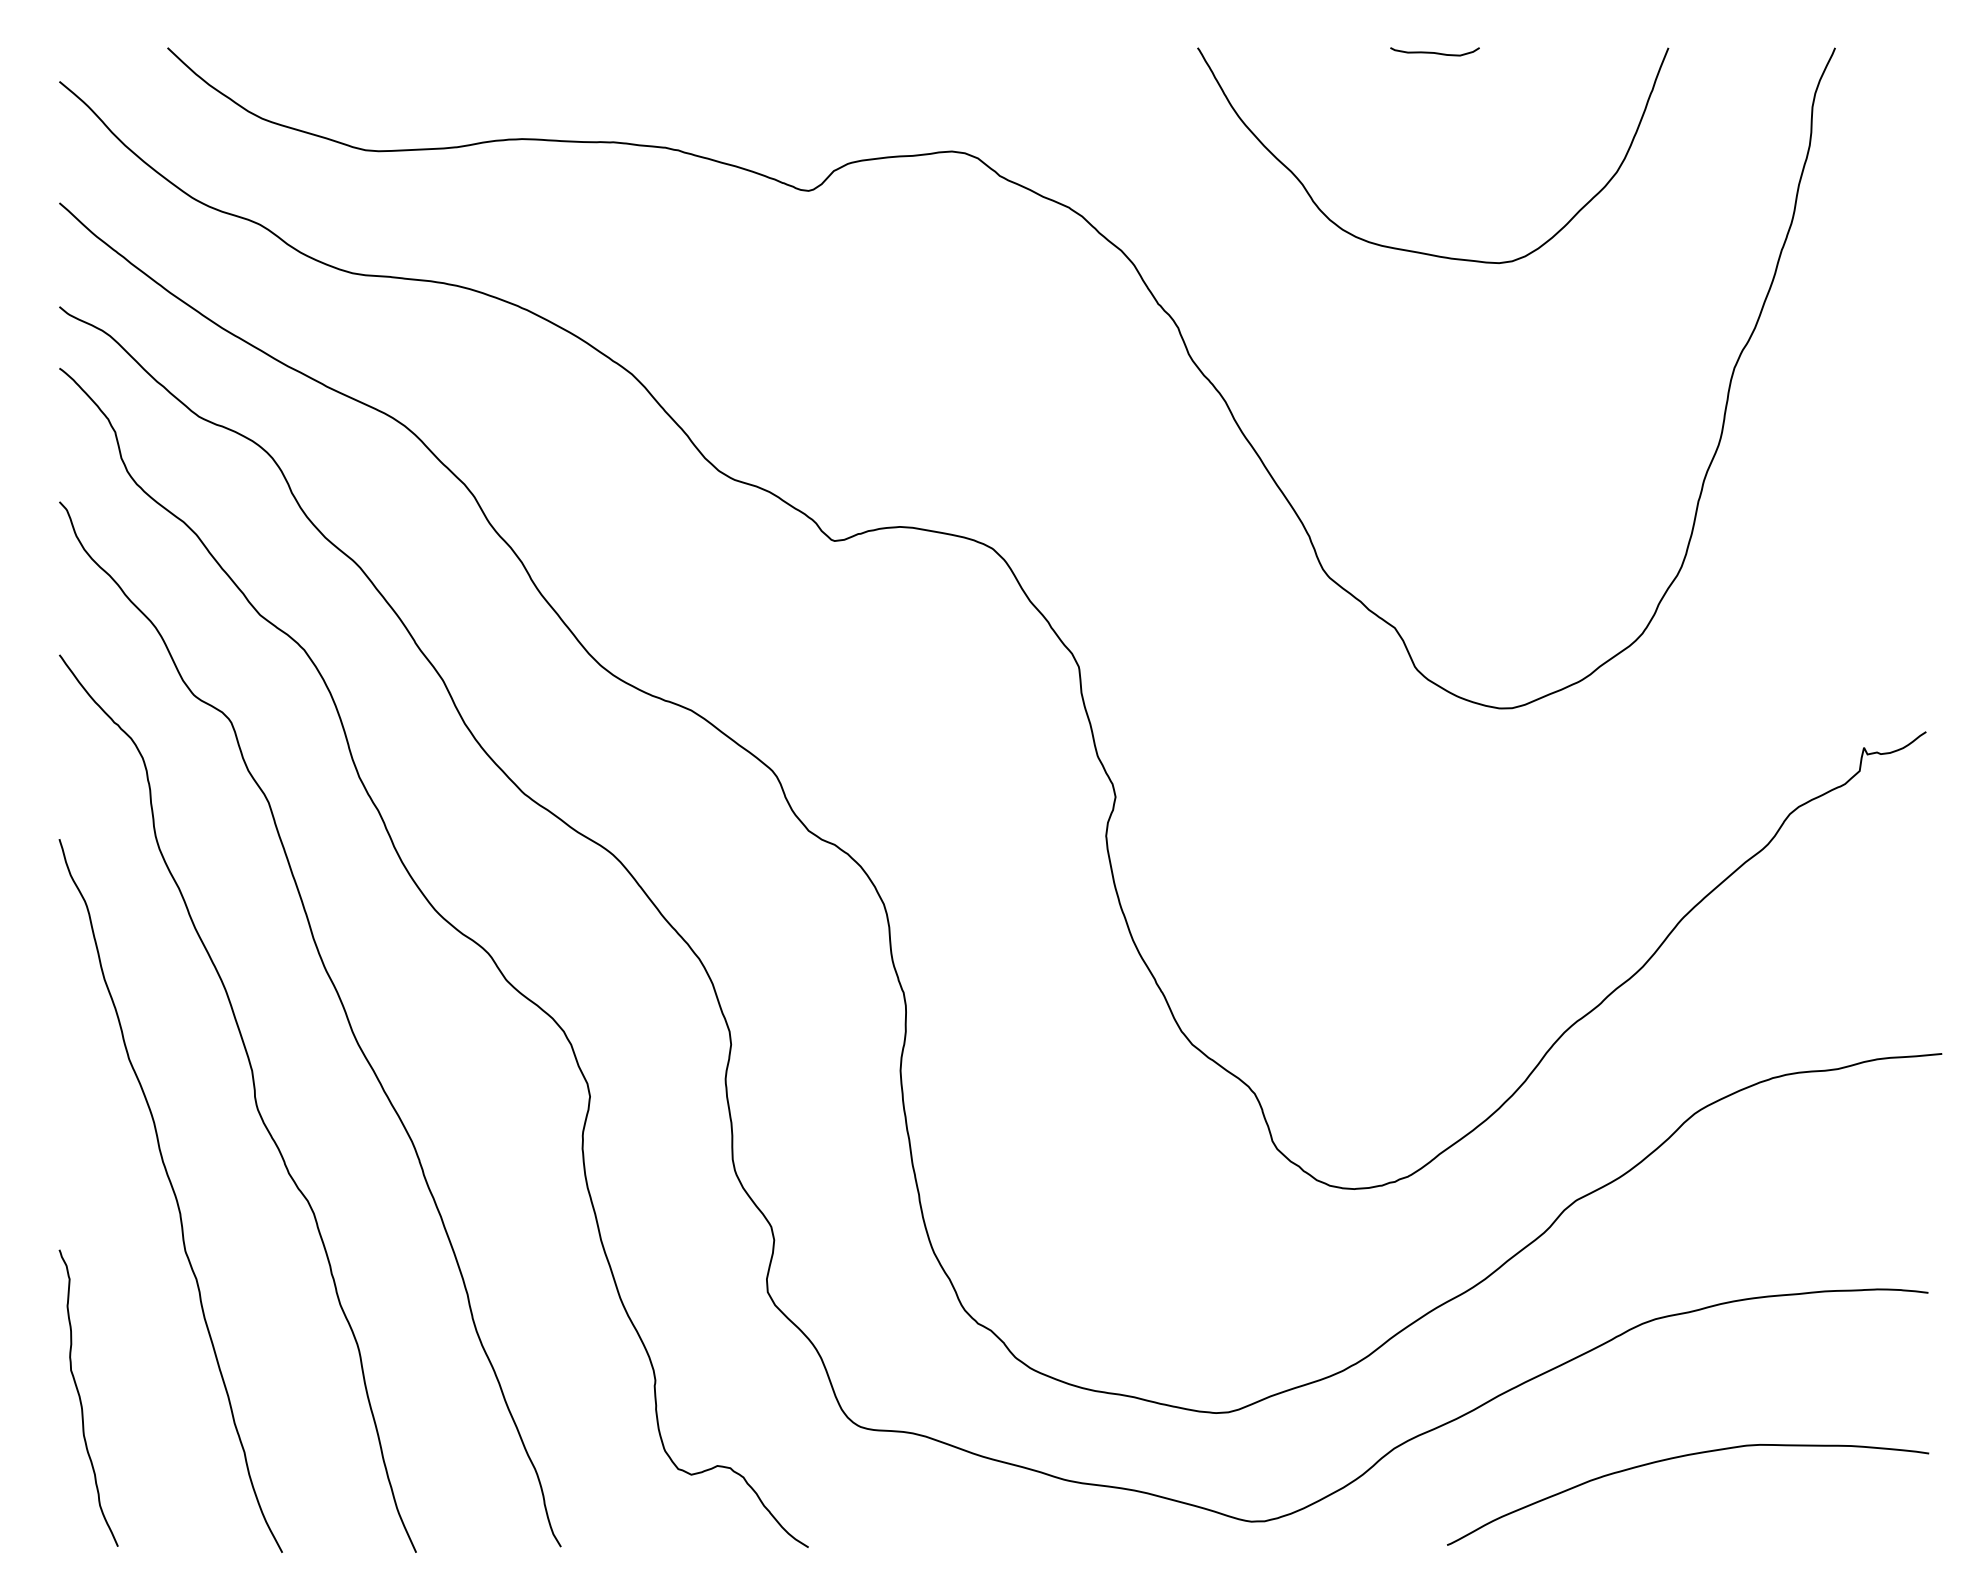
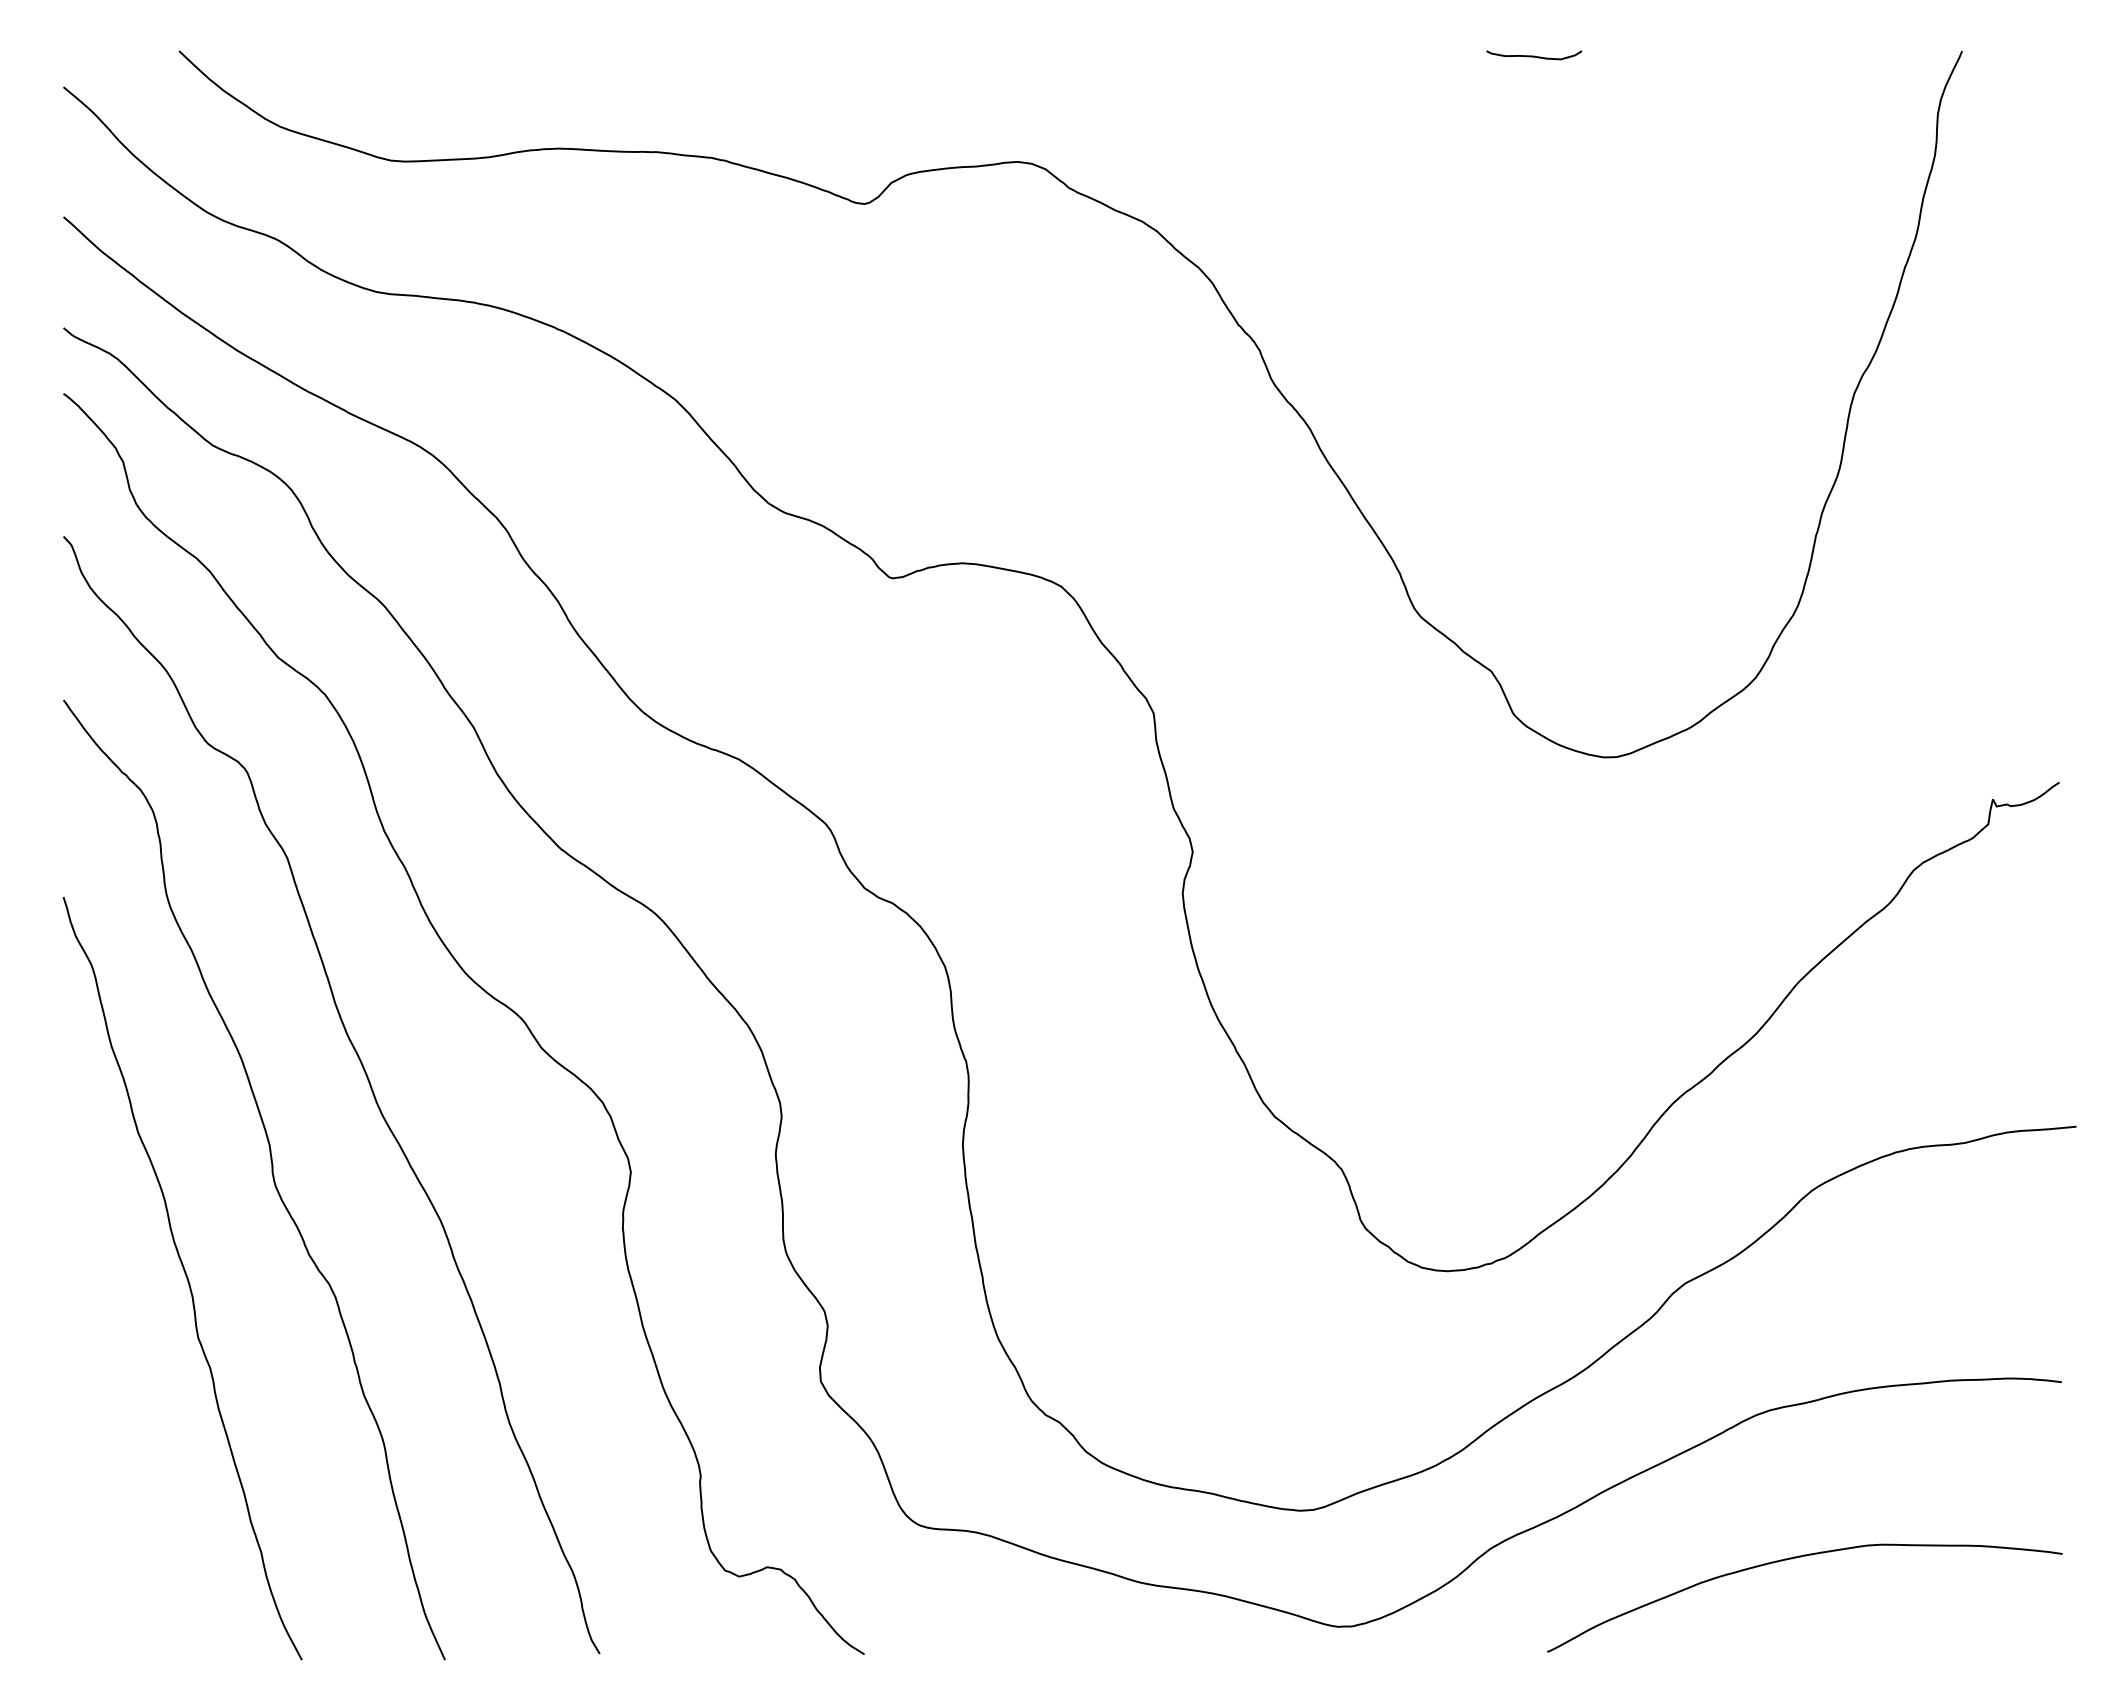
curve: (1417, 251) -> (1515, 268), removed
curve: (80, 1397) -> (86, 1494), removed

